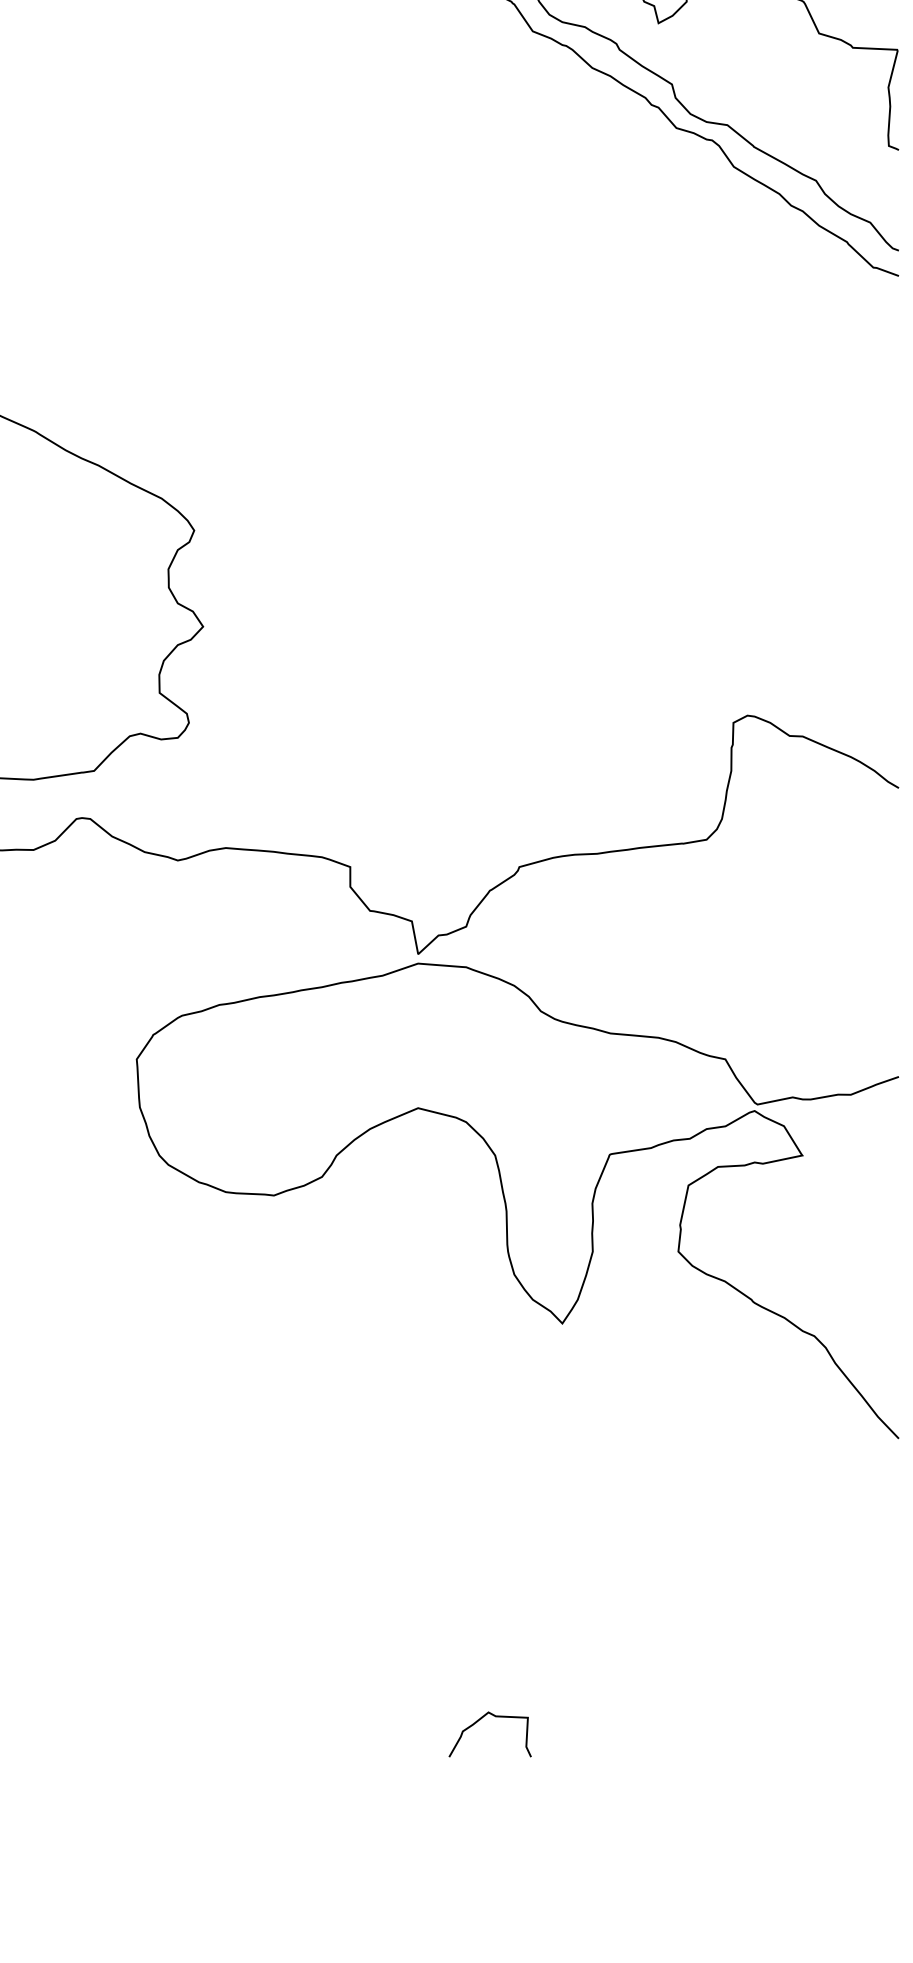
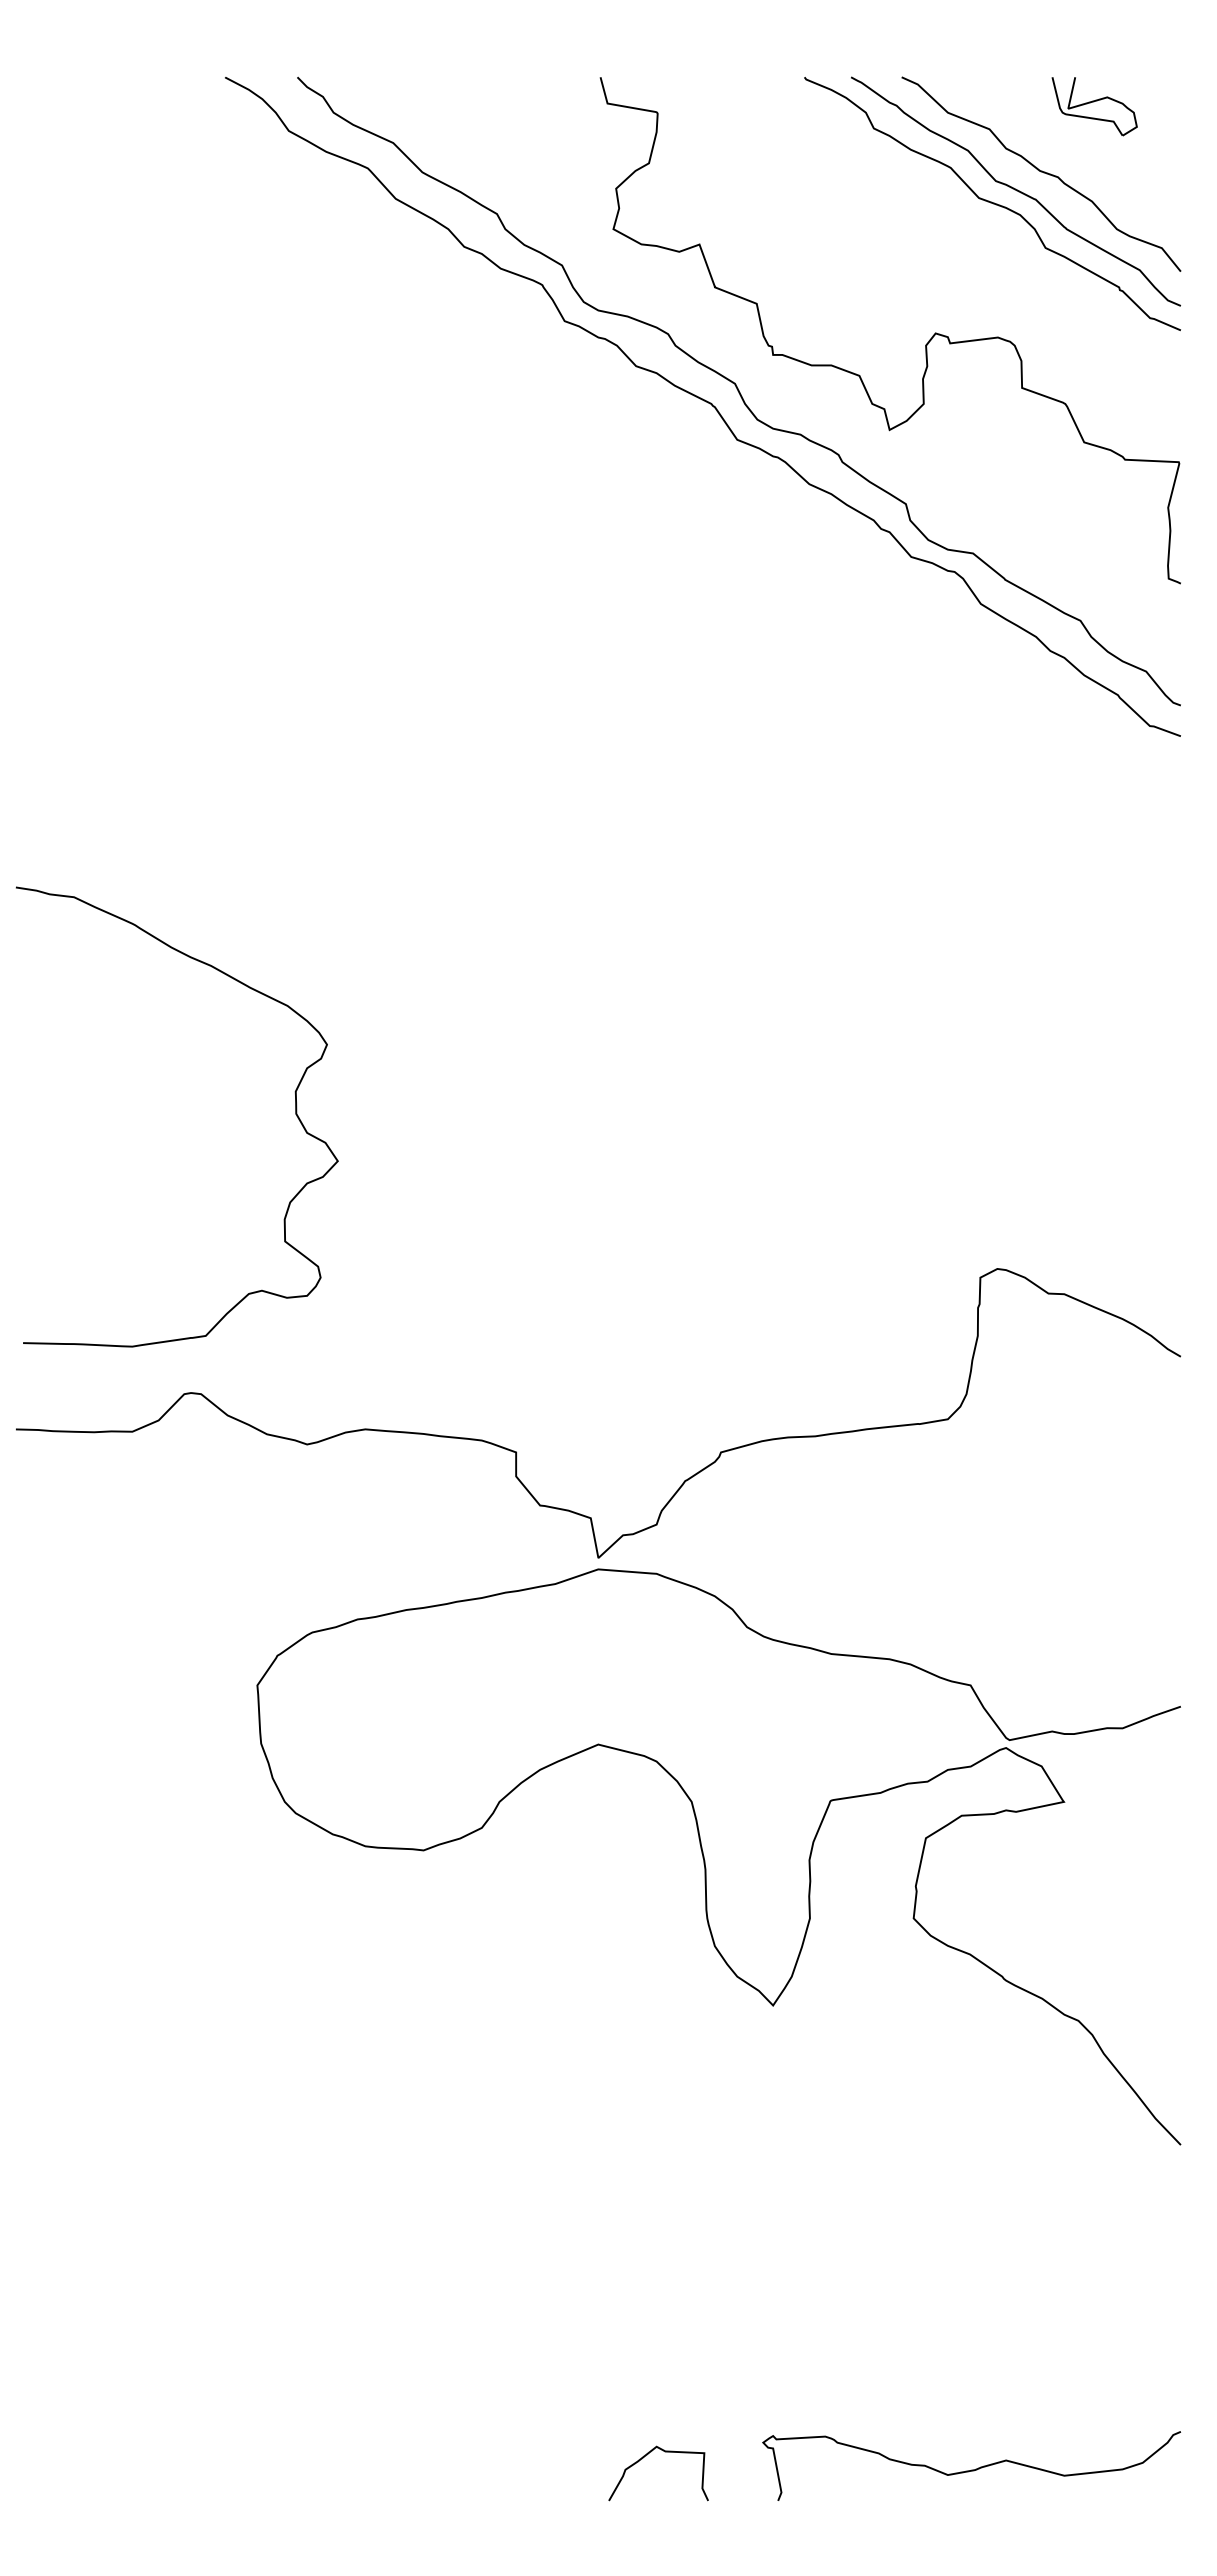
curve: (726, 1706) -> (971, 2469), added
curve: (481, 1719) -> (647, 2455), moved

